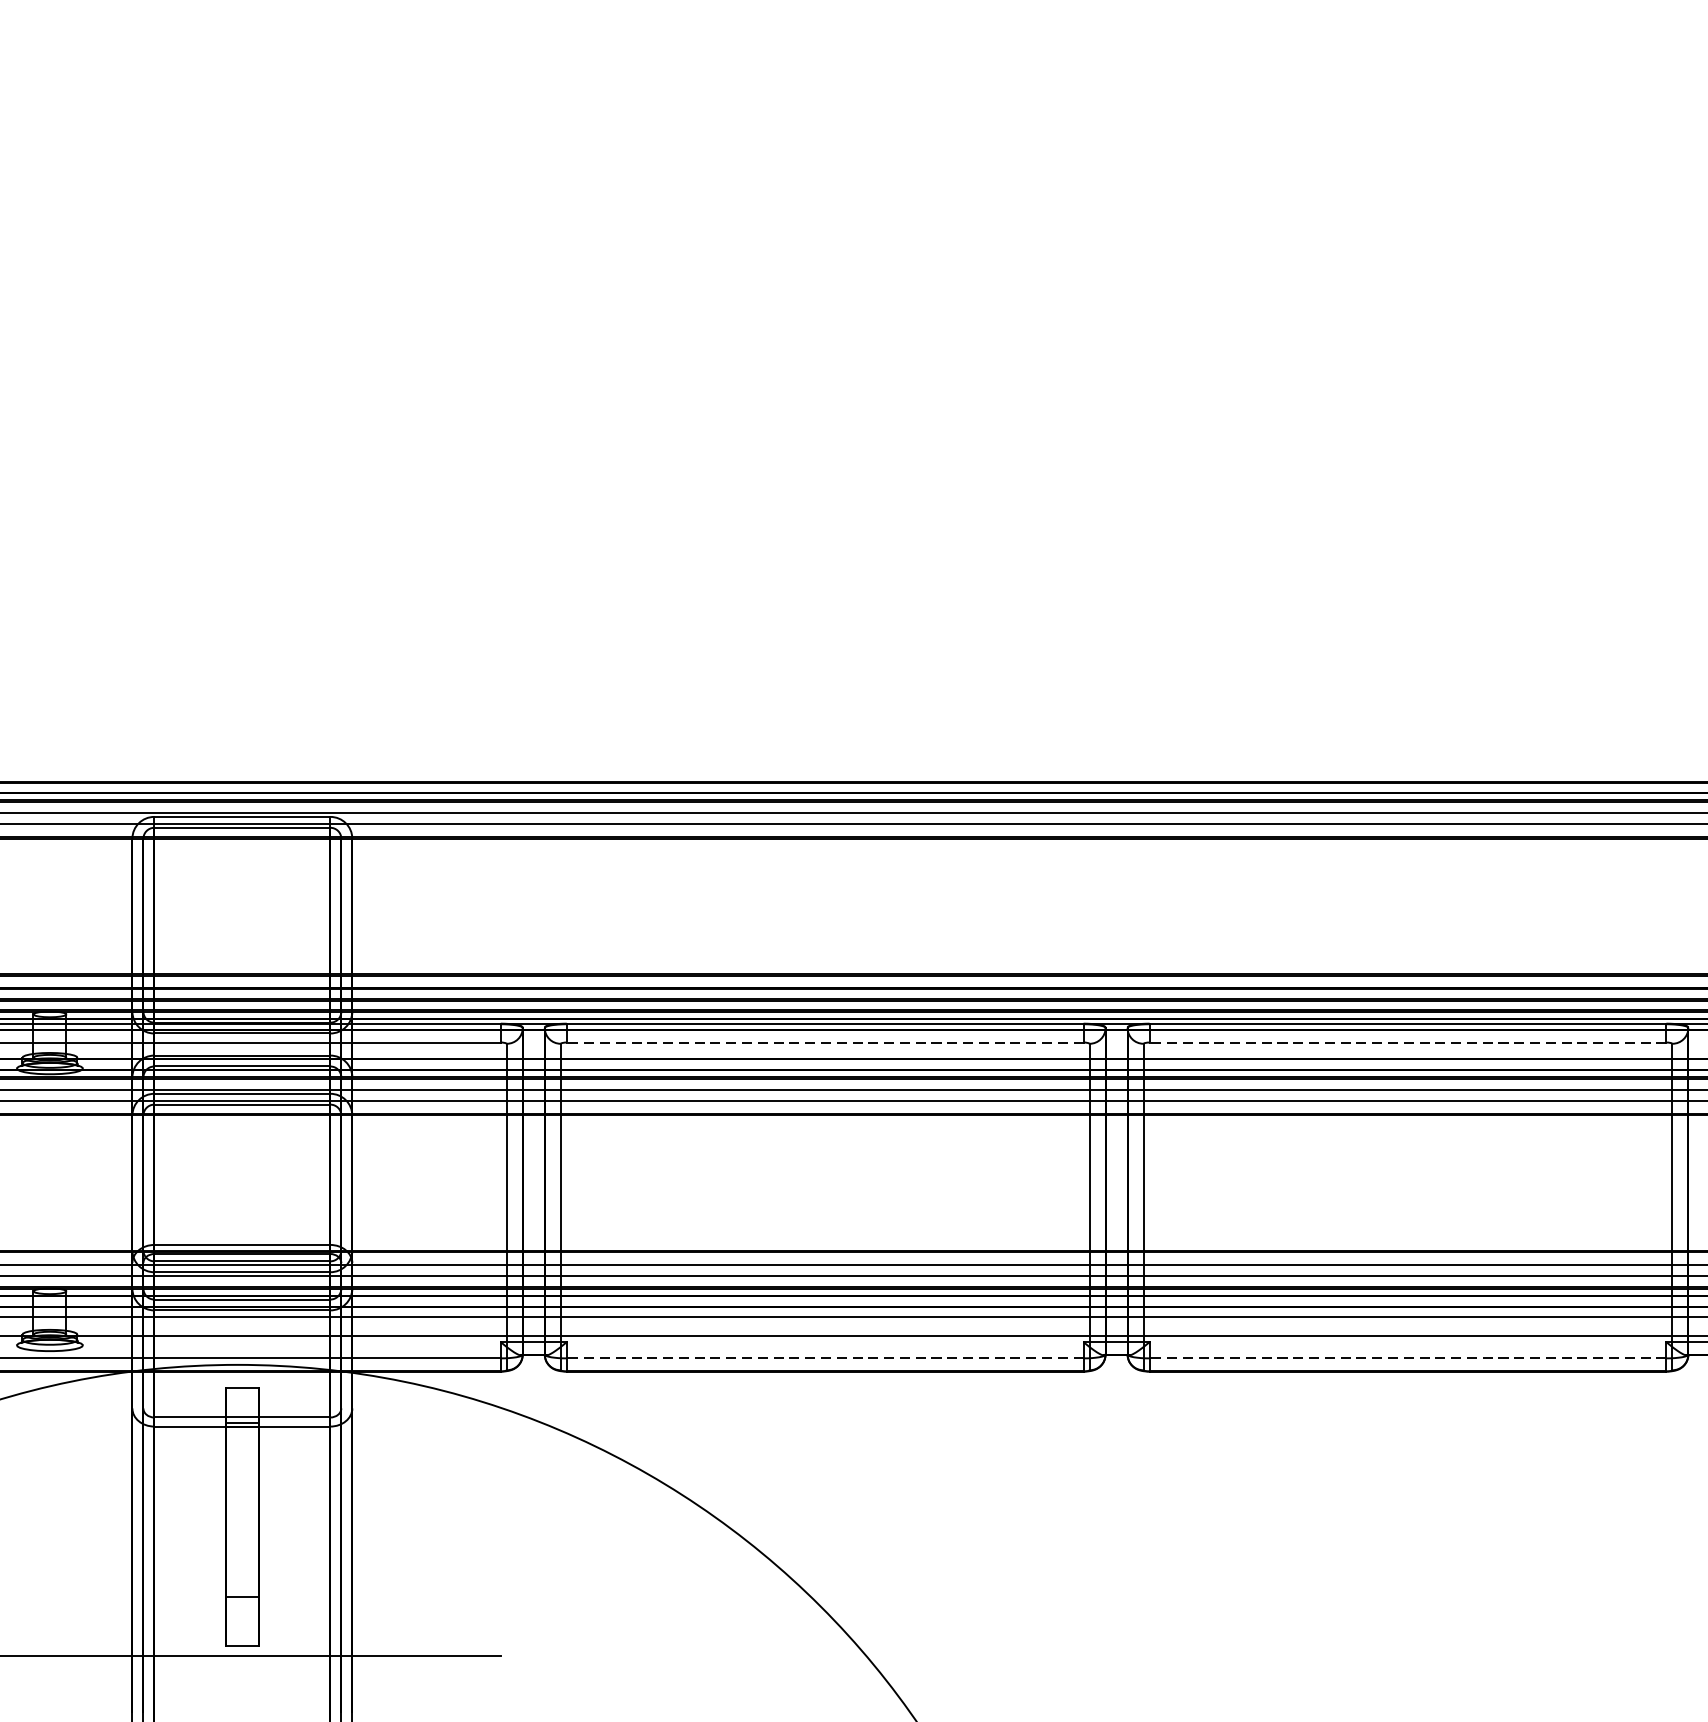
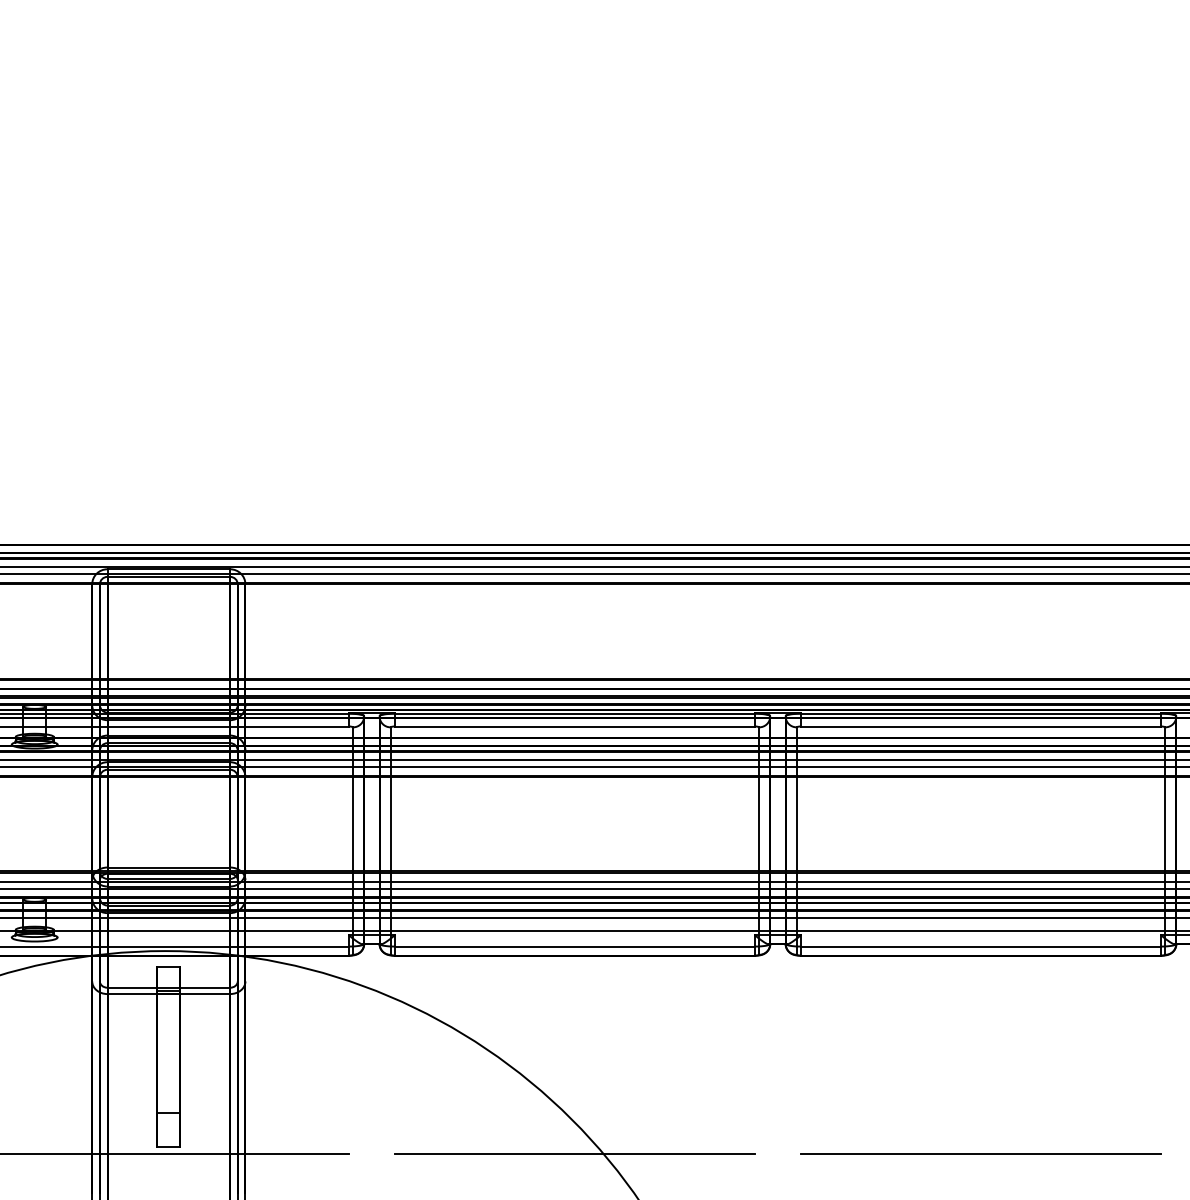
line: (824, 1042) -> (574, 726), dashed -> solid
line: (1407, 1042) -> (980, 726), dashed -> solid
line: (824, 1358) -> (574, 946), dashed -> solid
line: (1407, 1358) -> (980, 946), dashed -> solid
line: (1407, 1655) -> (980, 1153), added
line: (824, 1656) -> (574, 1154), added

